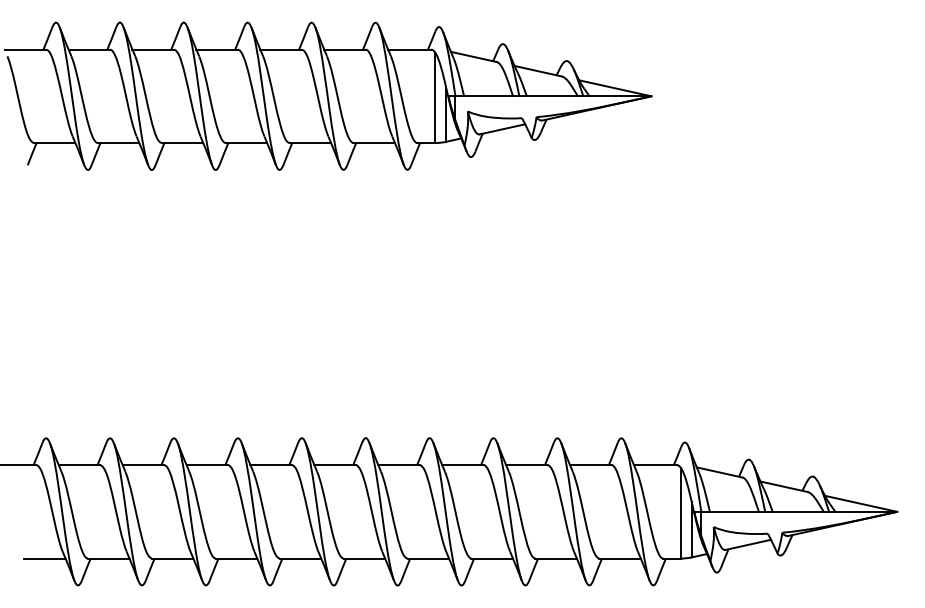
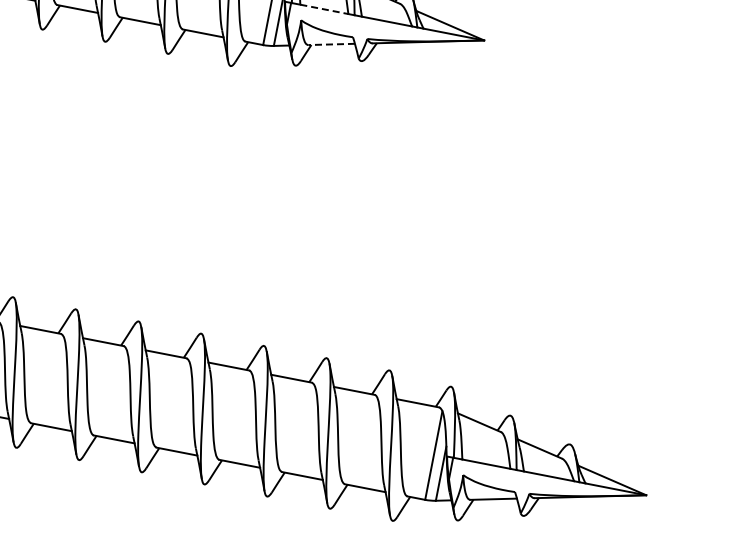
line: (489, 96) -> (325, 9), solid -> dashed
line: (502, 129) -> (331, 44), solid -> dashed

